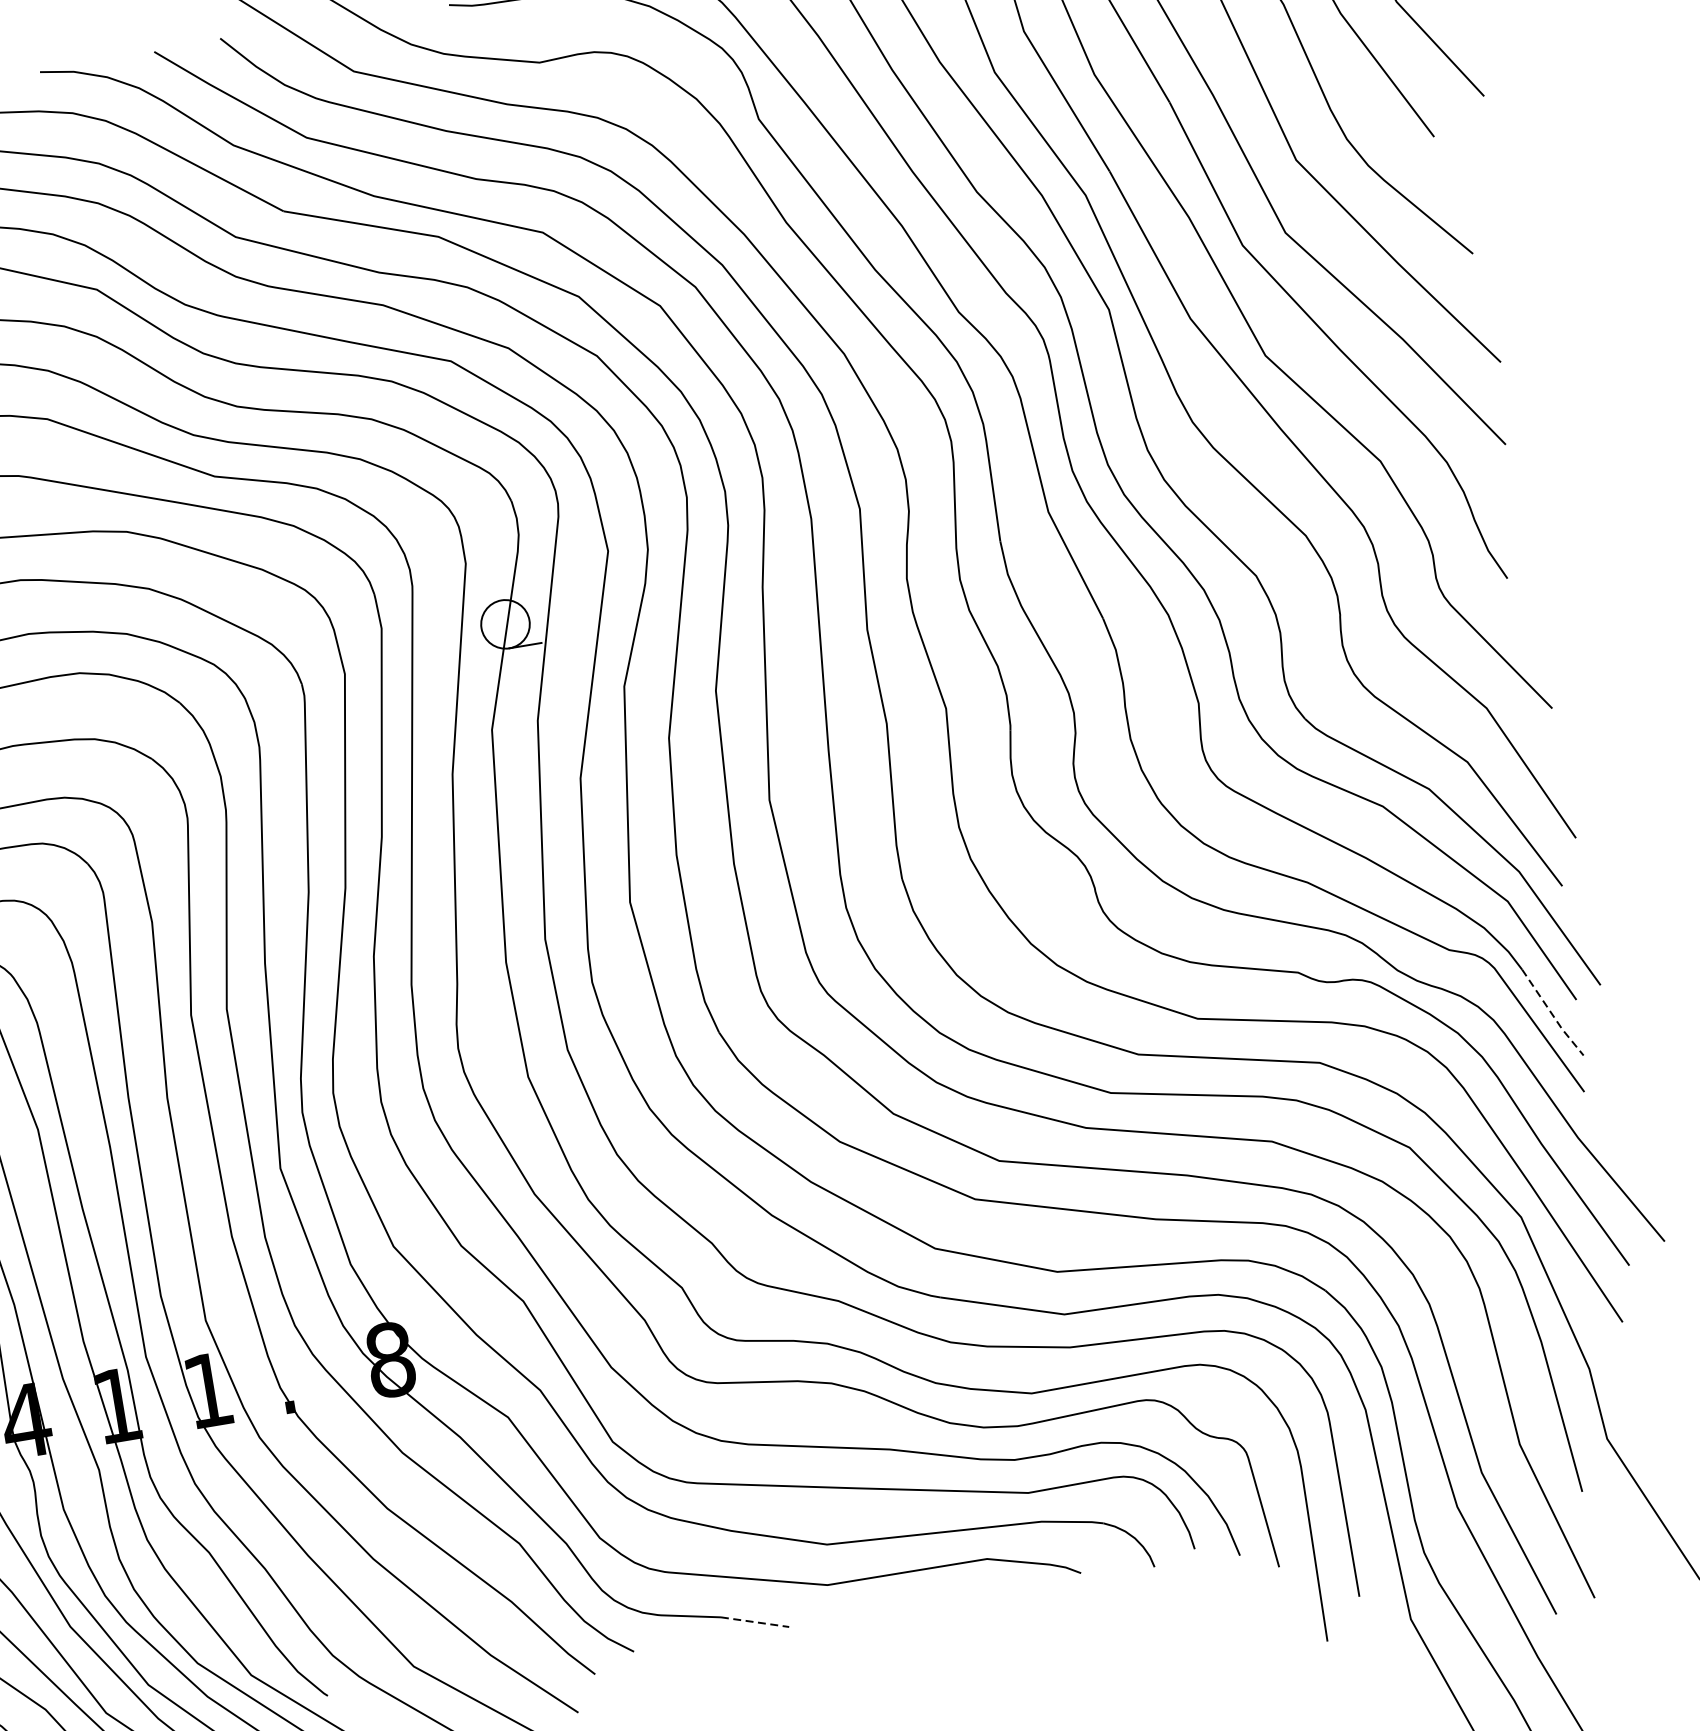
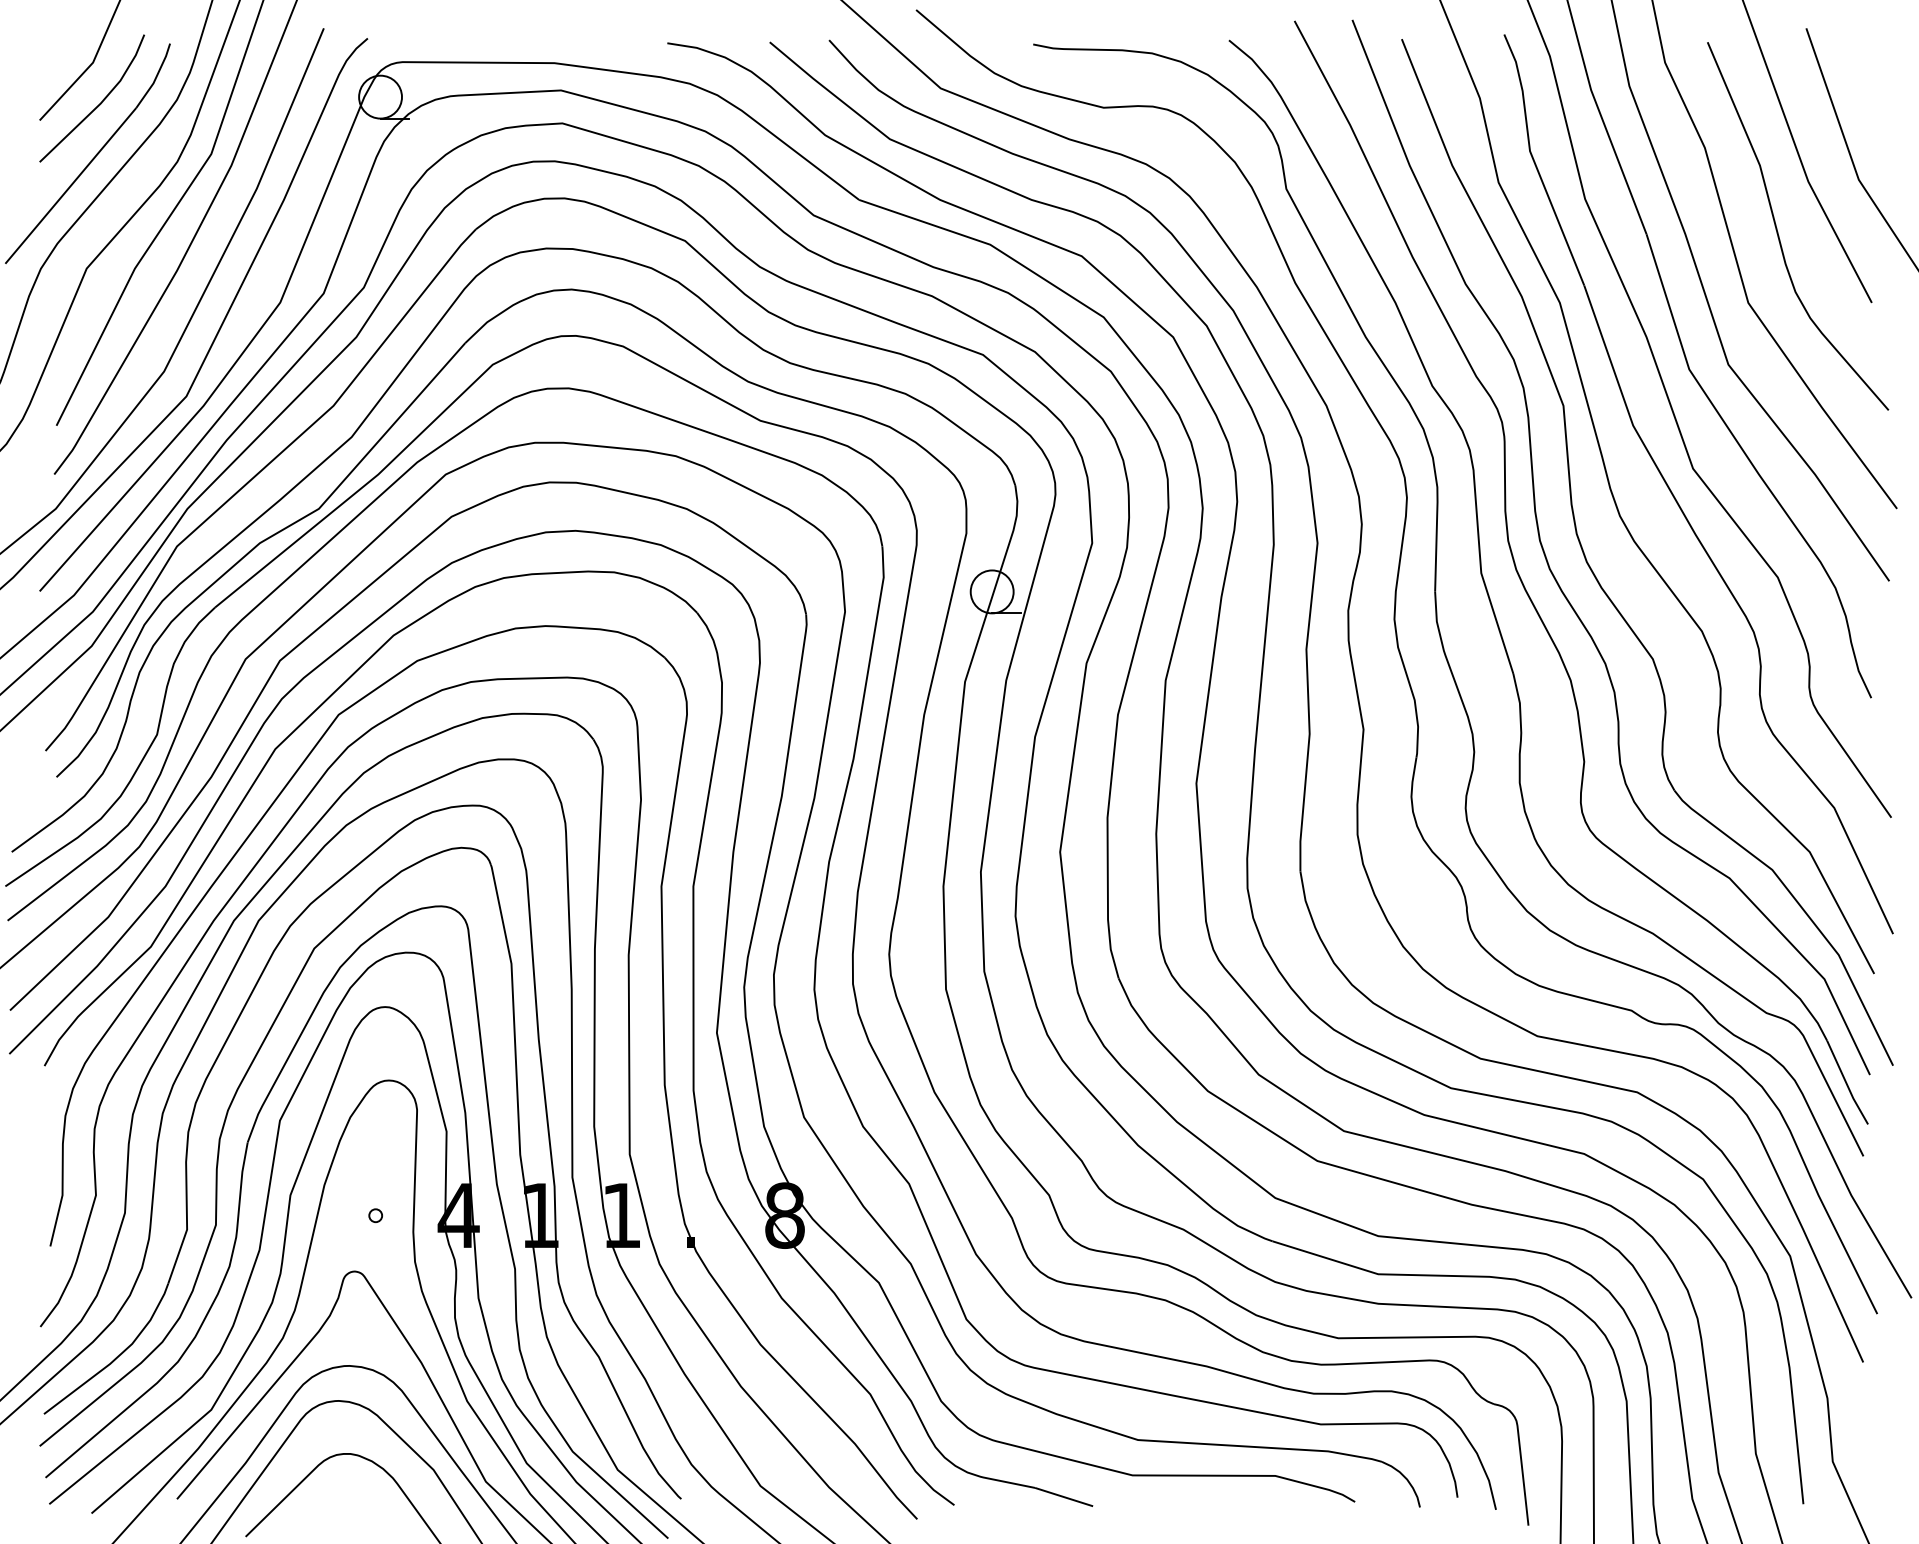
line: (1552, 1014) -> (1846, 1084), dashed -> solid
line: (755, 1622) -> (1064, 1497), dashed -> solid

